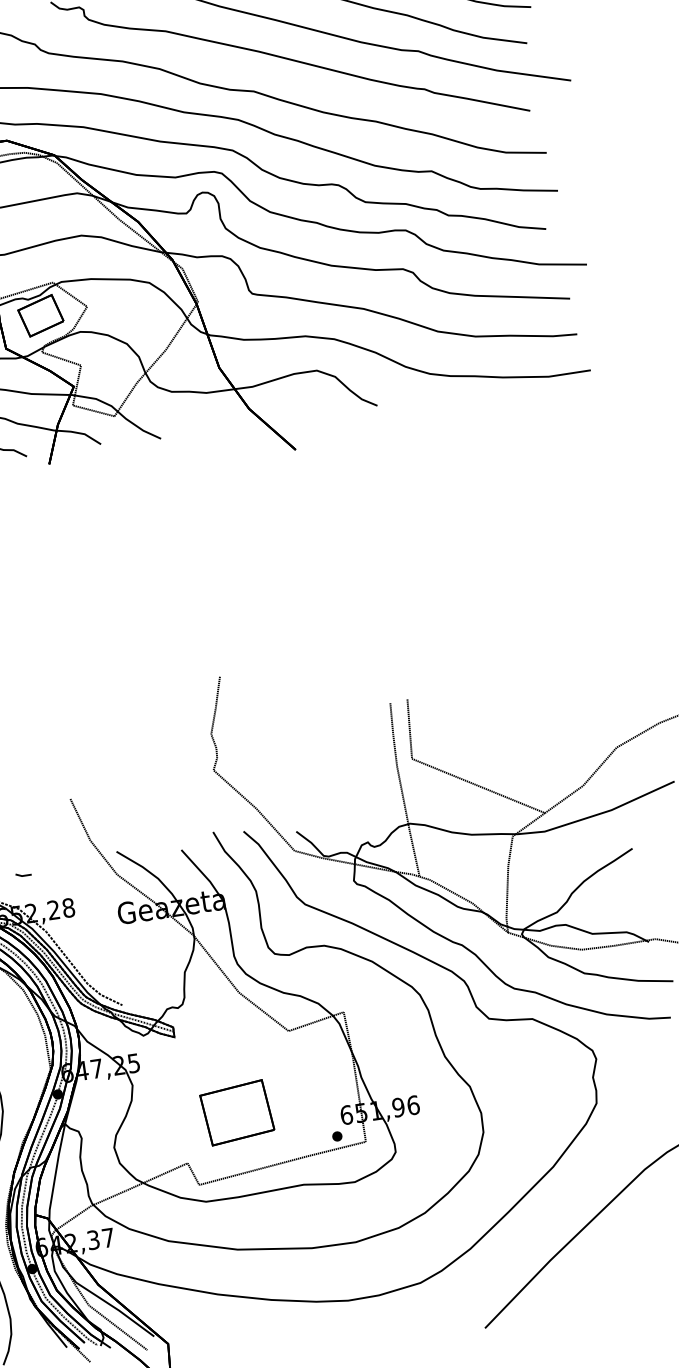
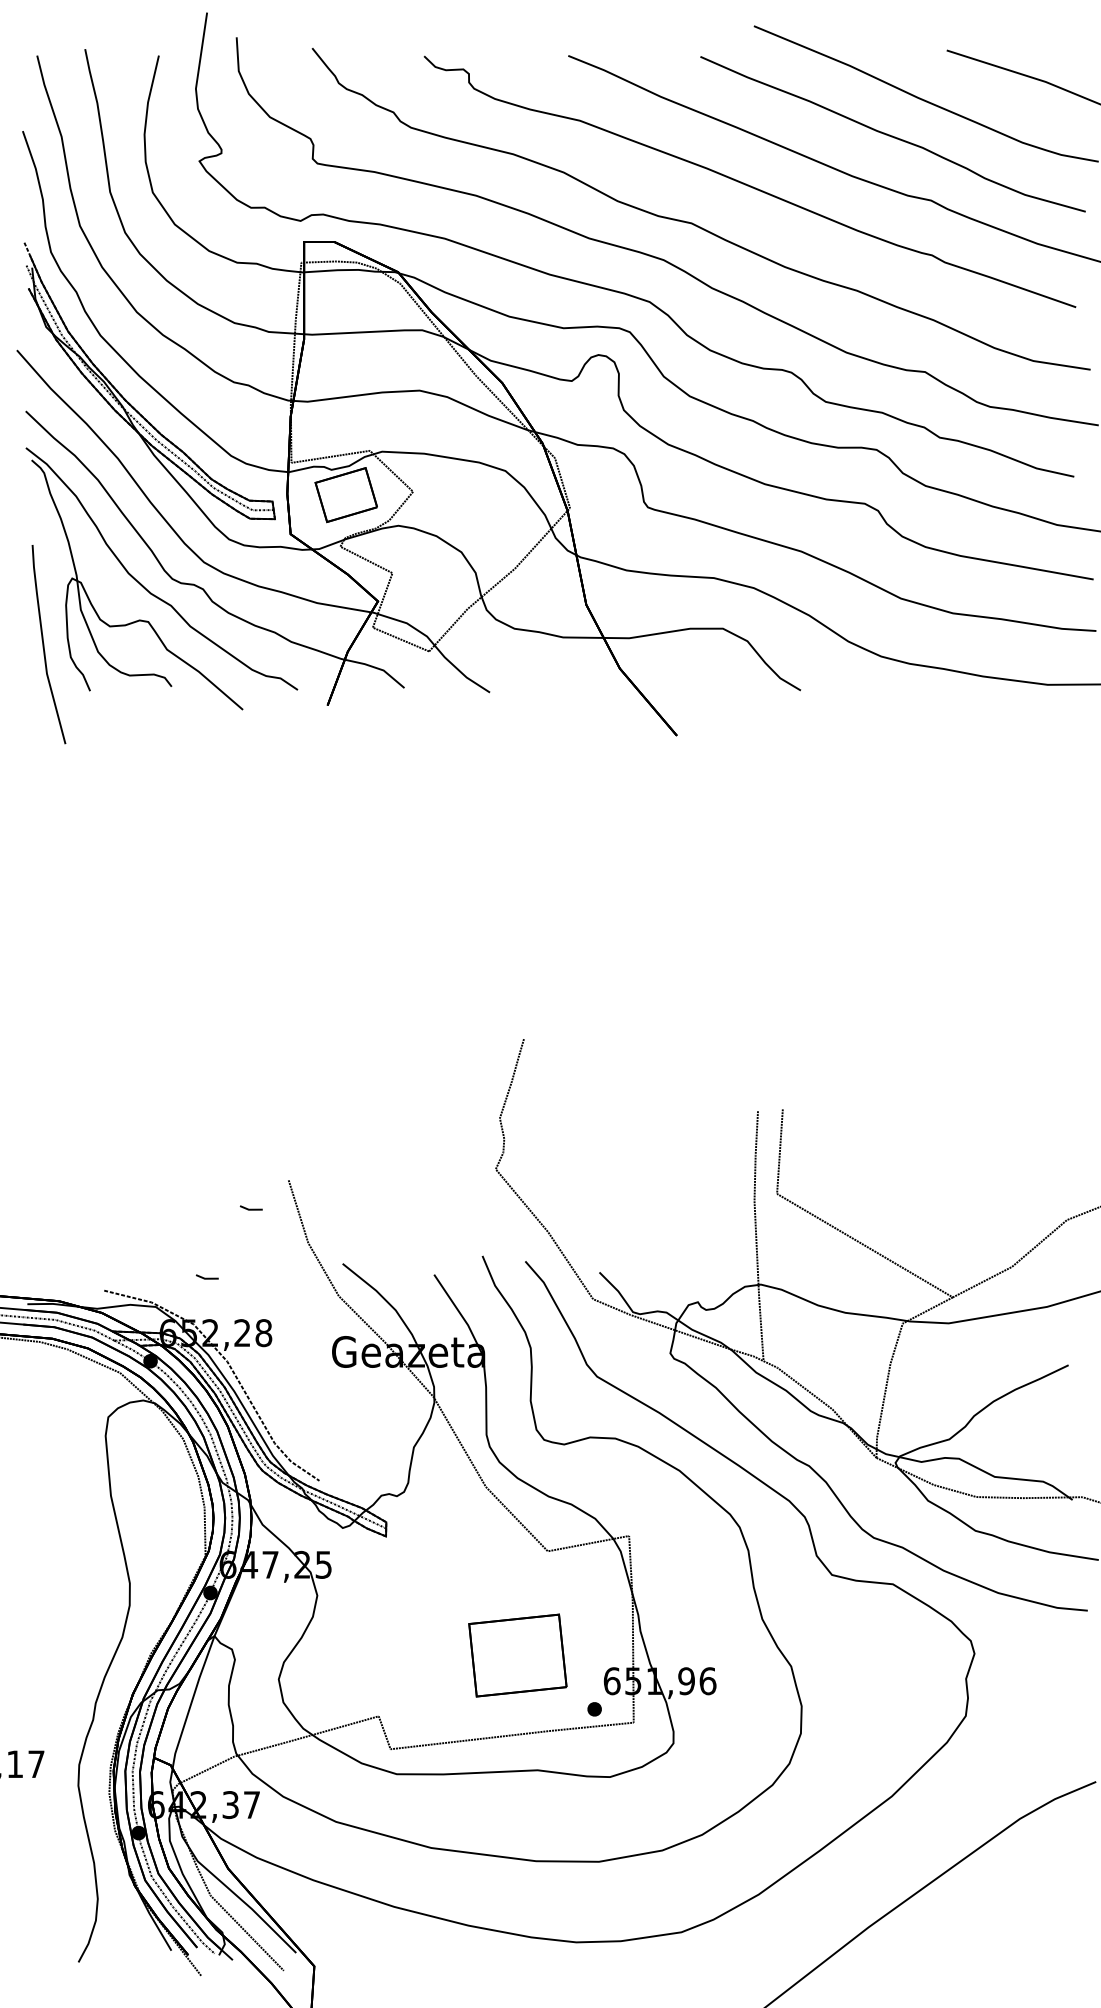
part: (46, 821) -> (250, 1207), added
part: (237, 1112) -> (517, 1655), moved

